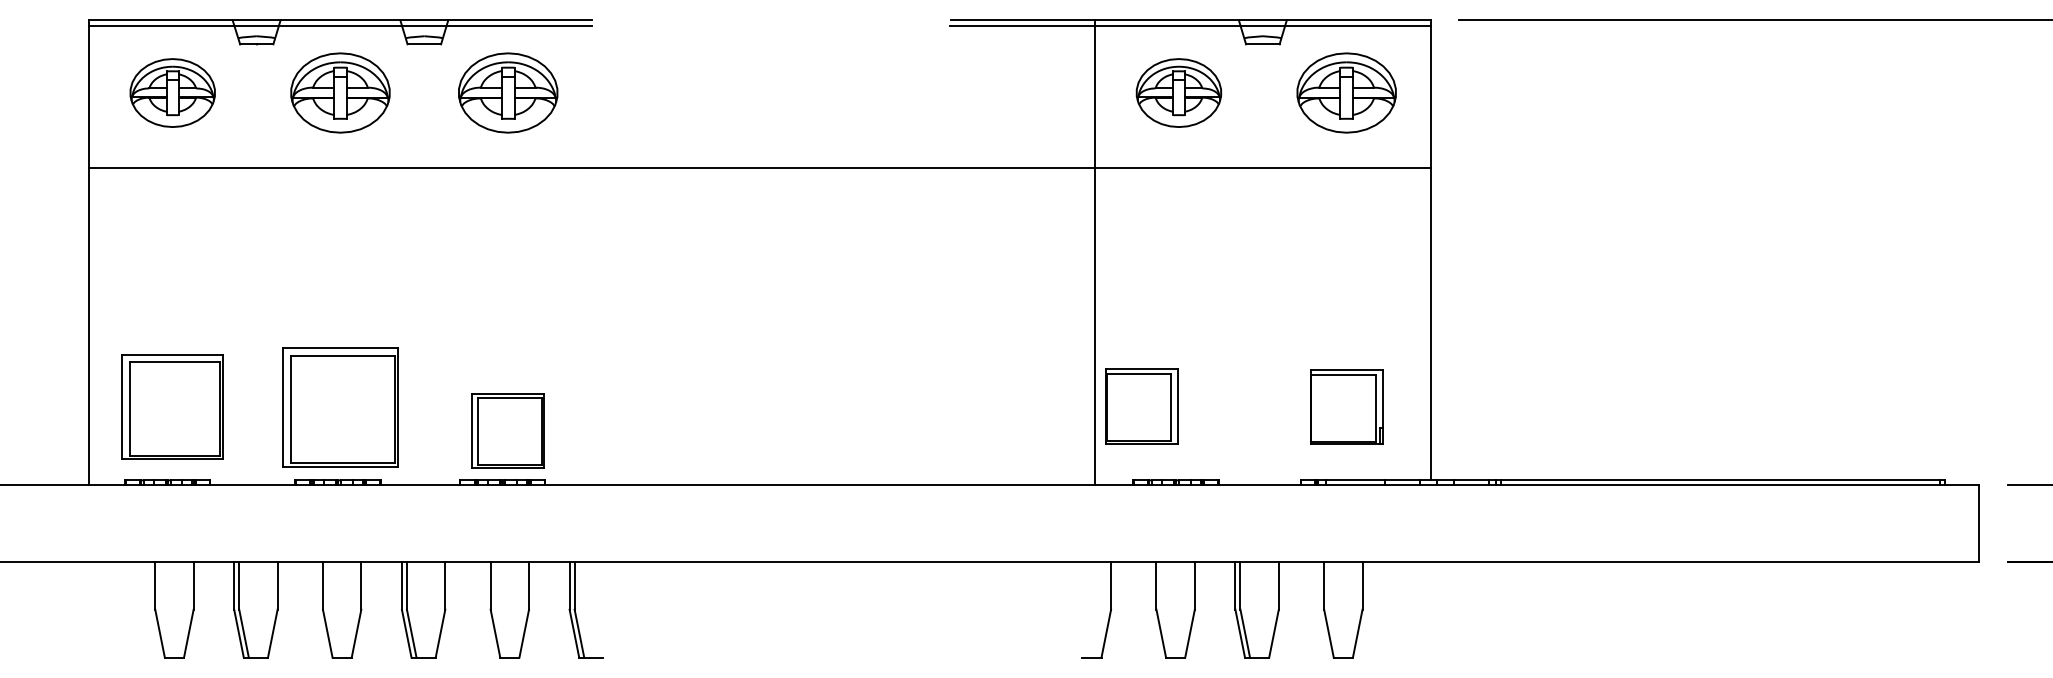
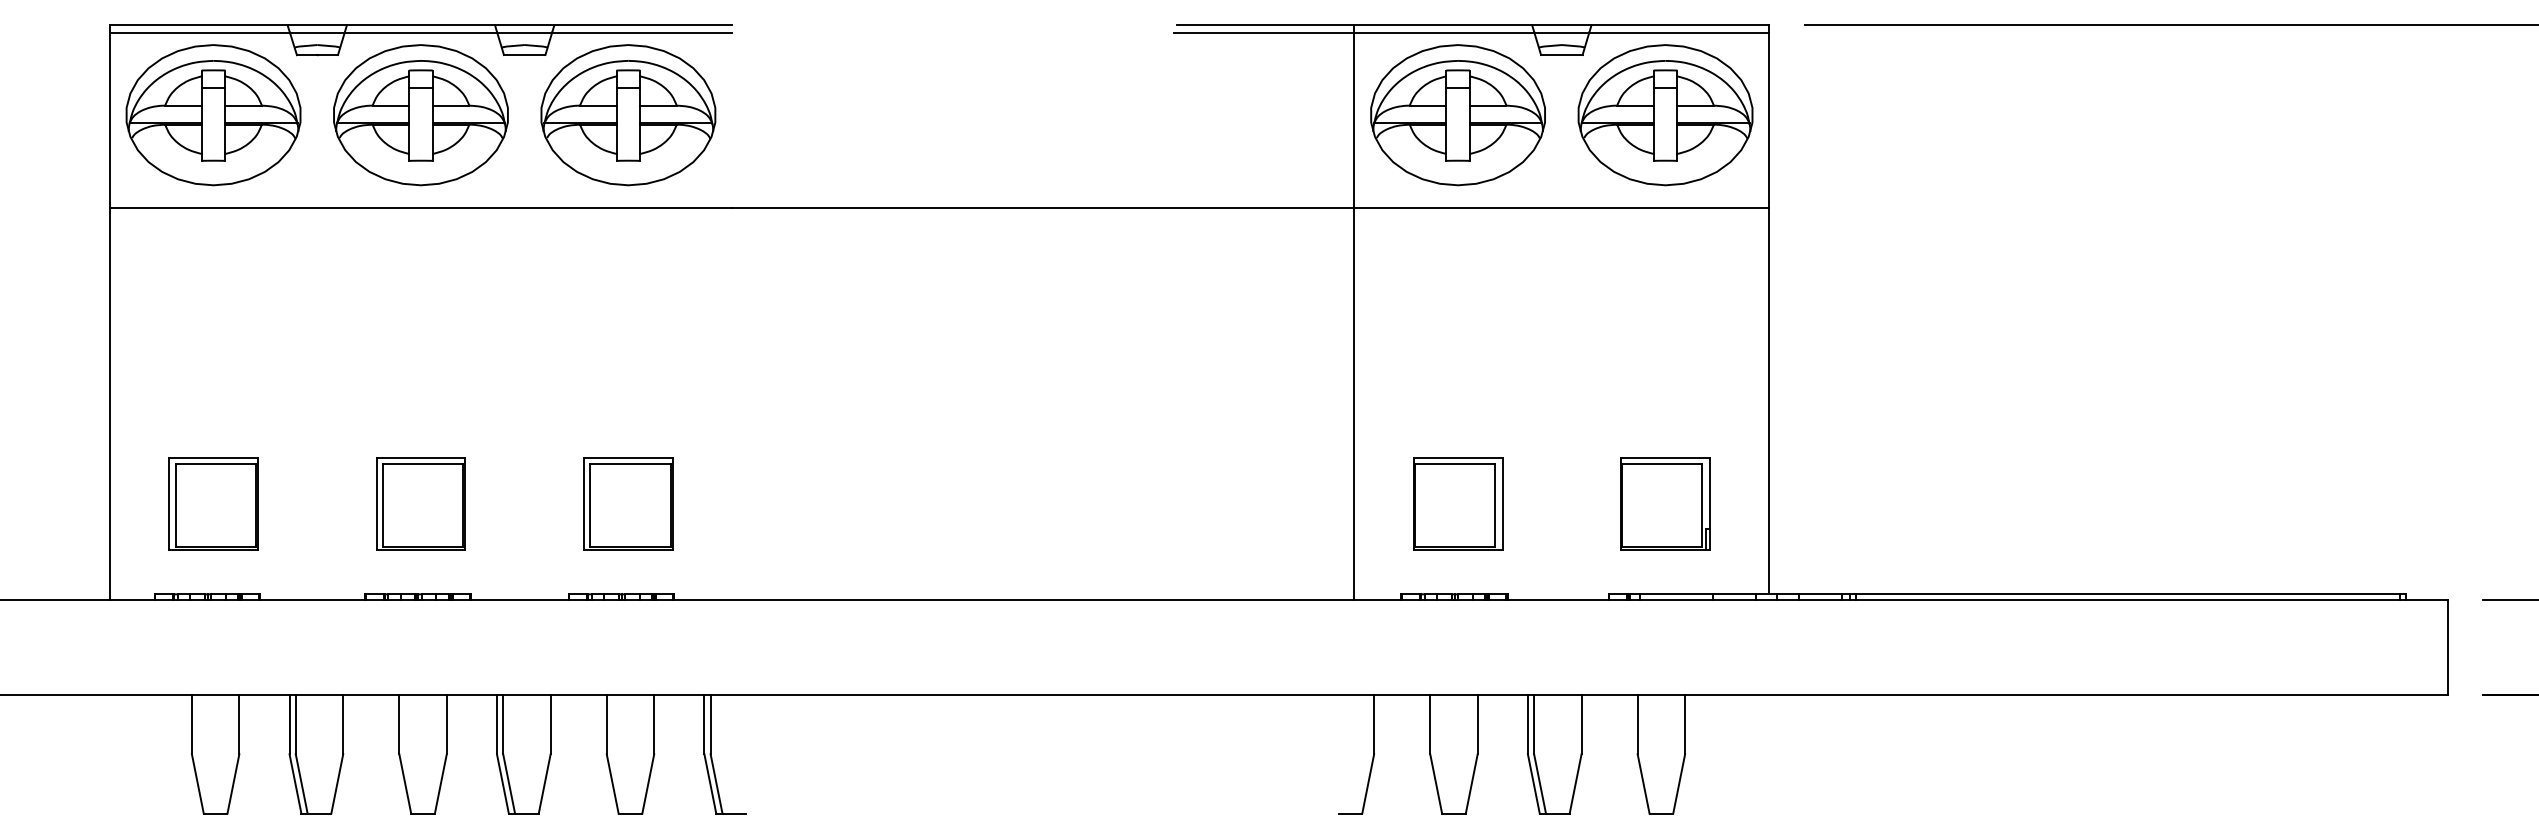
part: (172, 93) -> (213, 115), size x1.67
part: (340, 93) -> (420, 115), size x1.43
part: (508, 93) -> (628, 115), size x1.43
part: (1178, 93) -> (1457, 115), size x1.67
part: (1346, 93) -> (1665, 115), size x1.43
part: (172, 406) -> (213, 503), size x0.71
part: (340, 406) -> (420, 503), size x0.62
part: (1142, 406) -> (1458, 503), moved
part: (508, 430) -> (628, 503), moved

